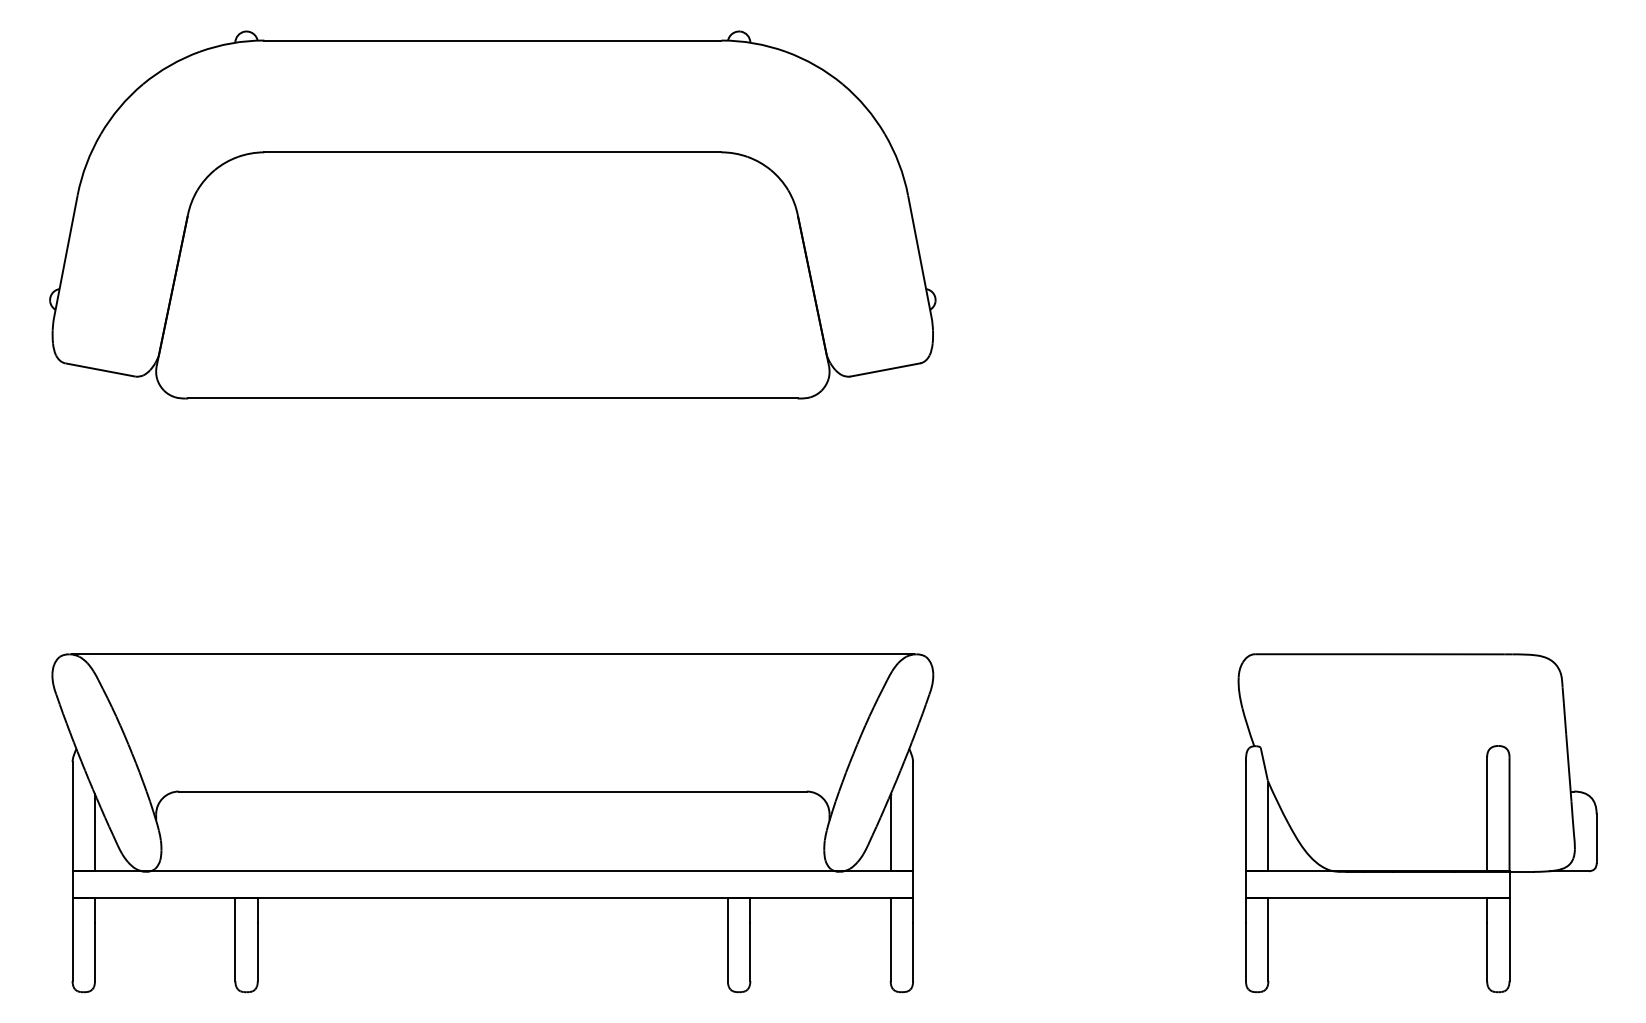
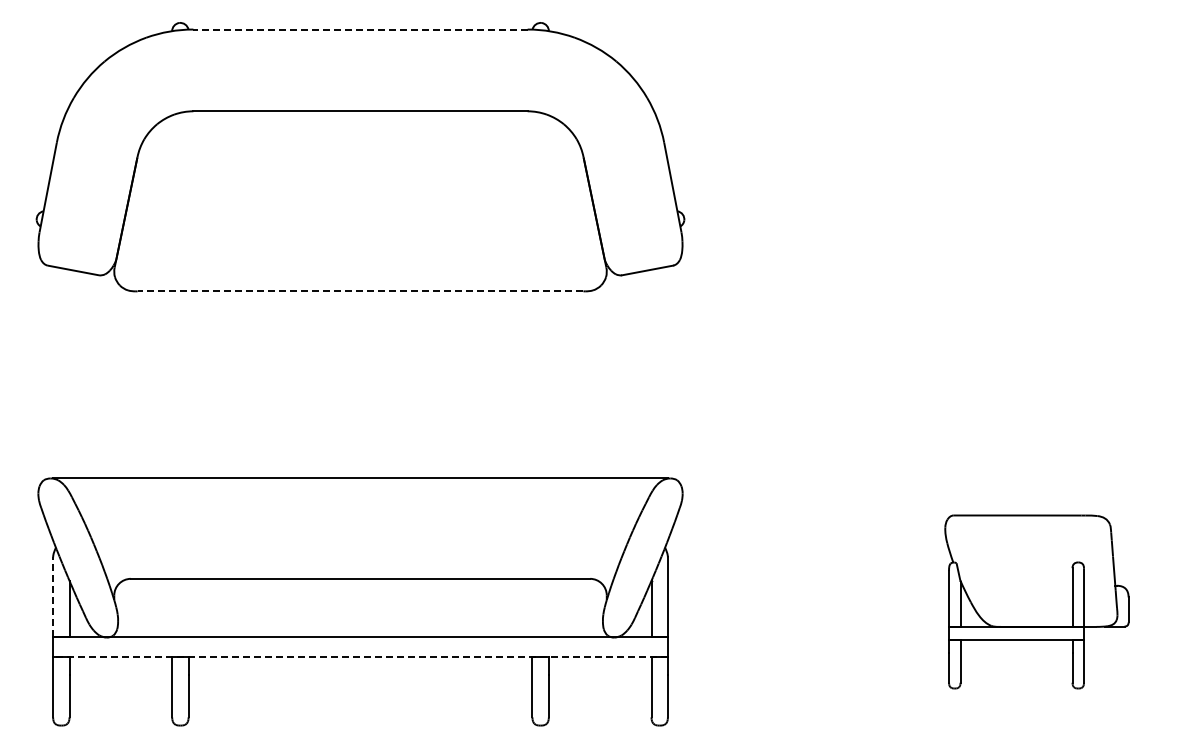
line: (492, 40) -> (360, 29), solid -> dashed
line: (492, 398) -> (360, 291), solid -> dashed
line: (73, 817) -> (53, 597), solid -> dashed
part: (1417, 822) -> (1036, 601), size x0.7
line: (492, 897) -> (360, 656), solid -> dashed

